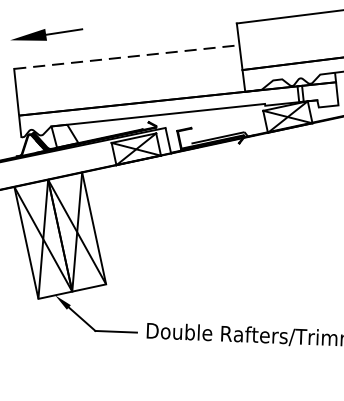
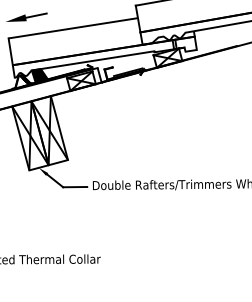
line: (127, 57) -> (73, 28), dashed -> solid
fill: (64, 135) -> (39, 75), added

